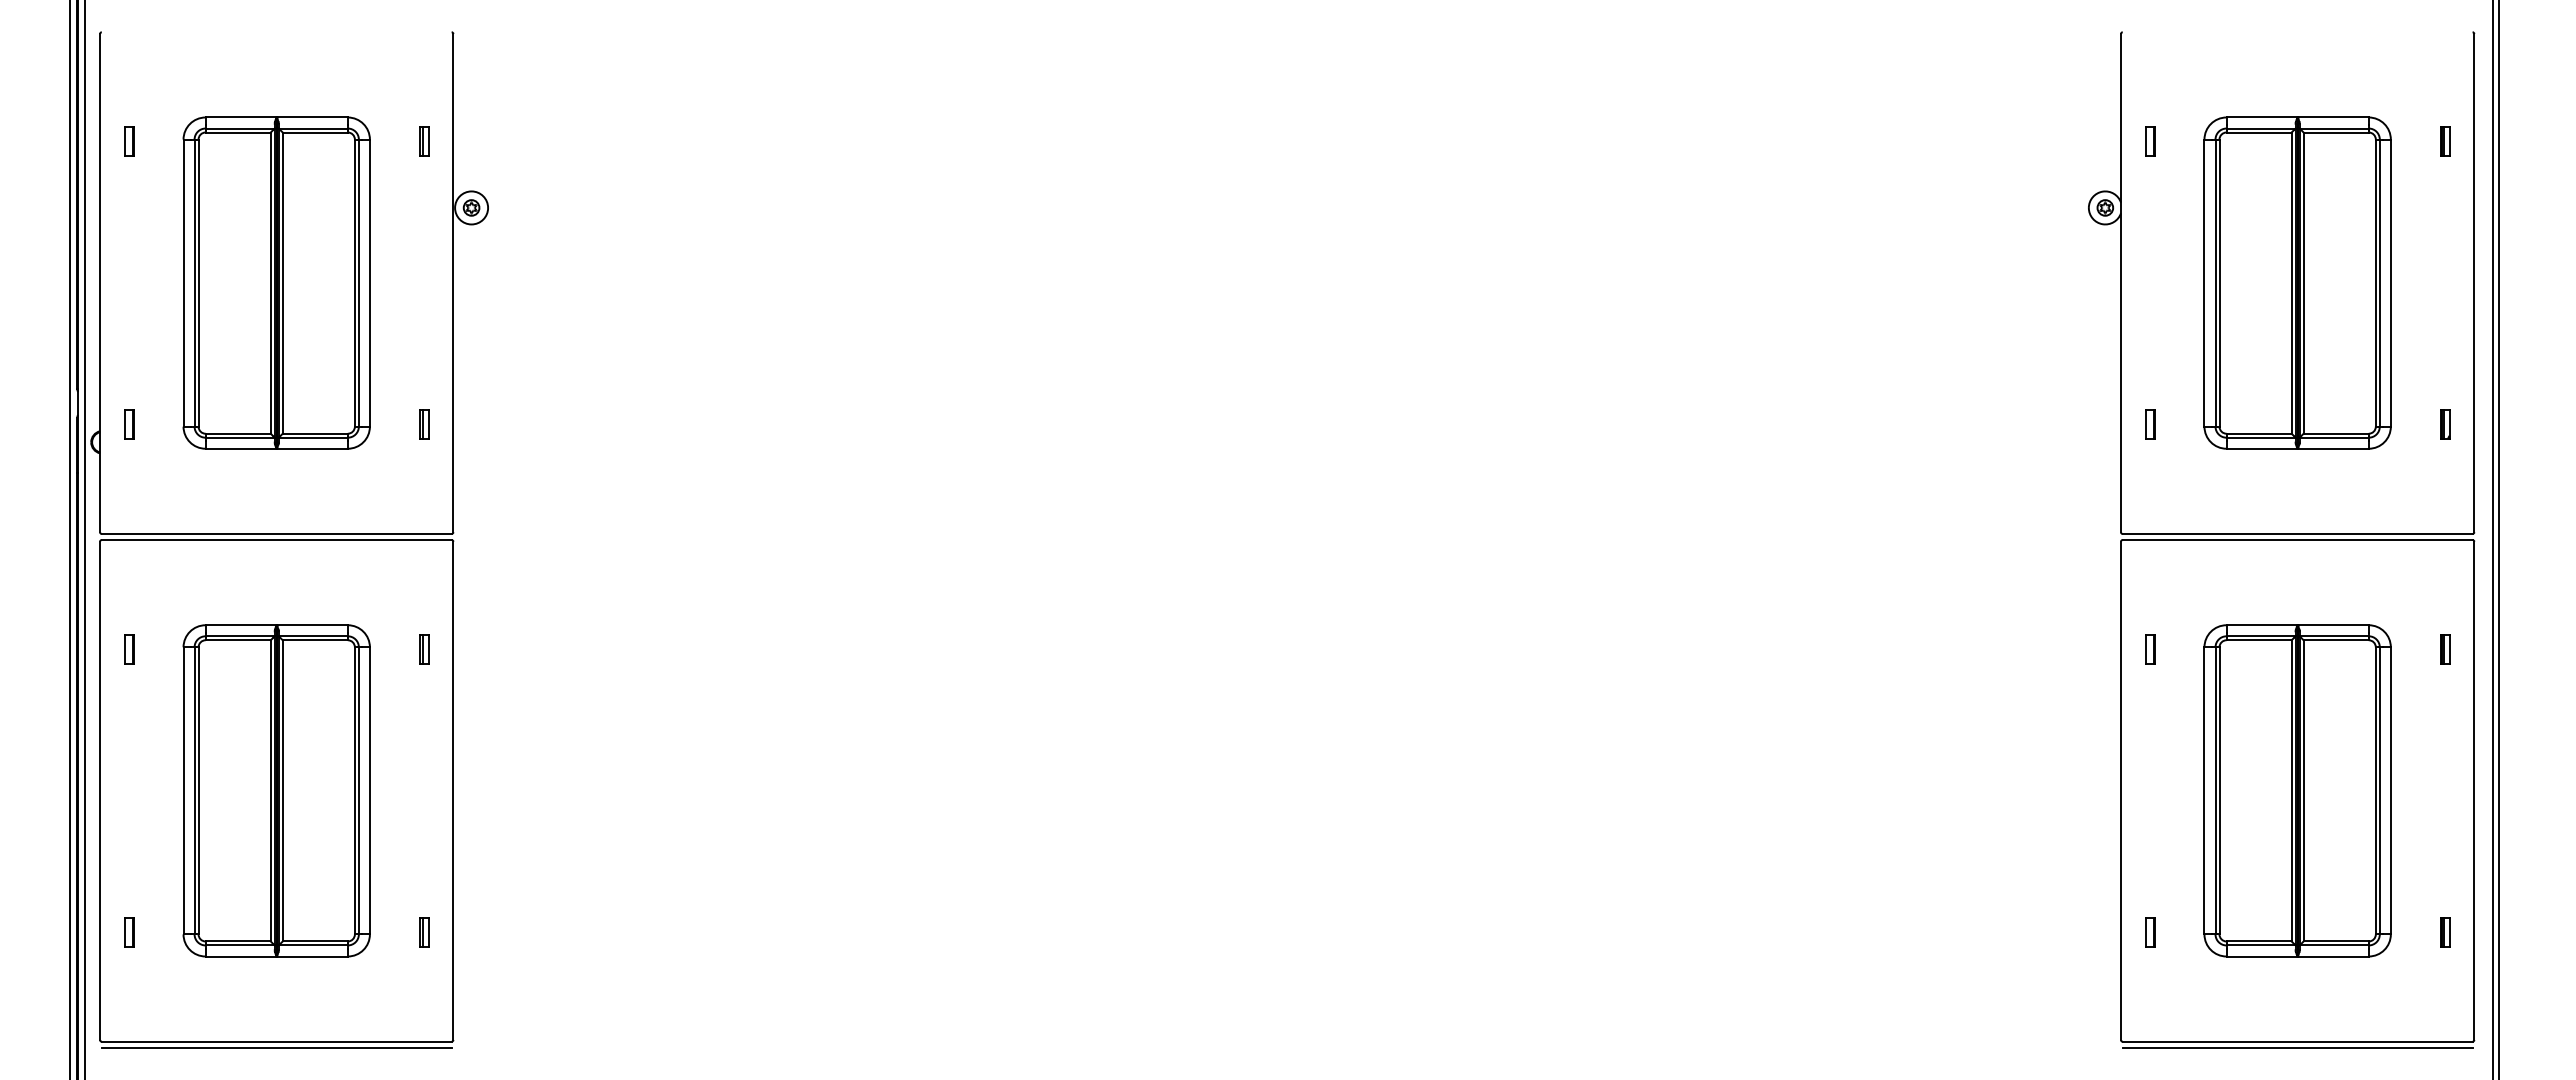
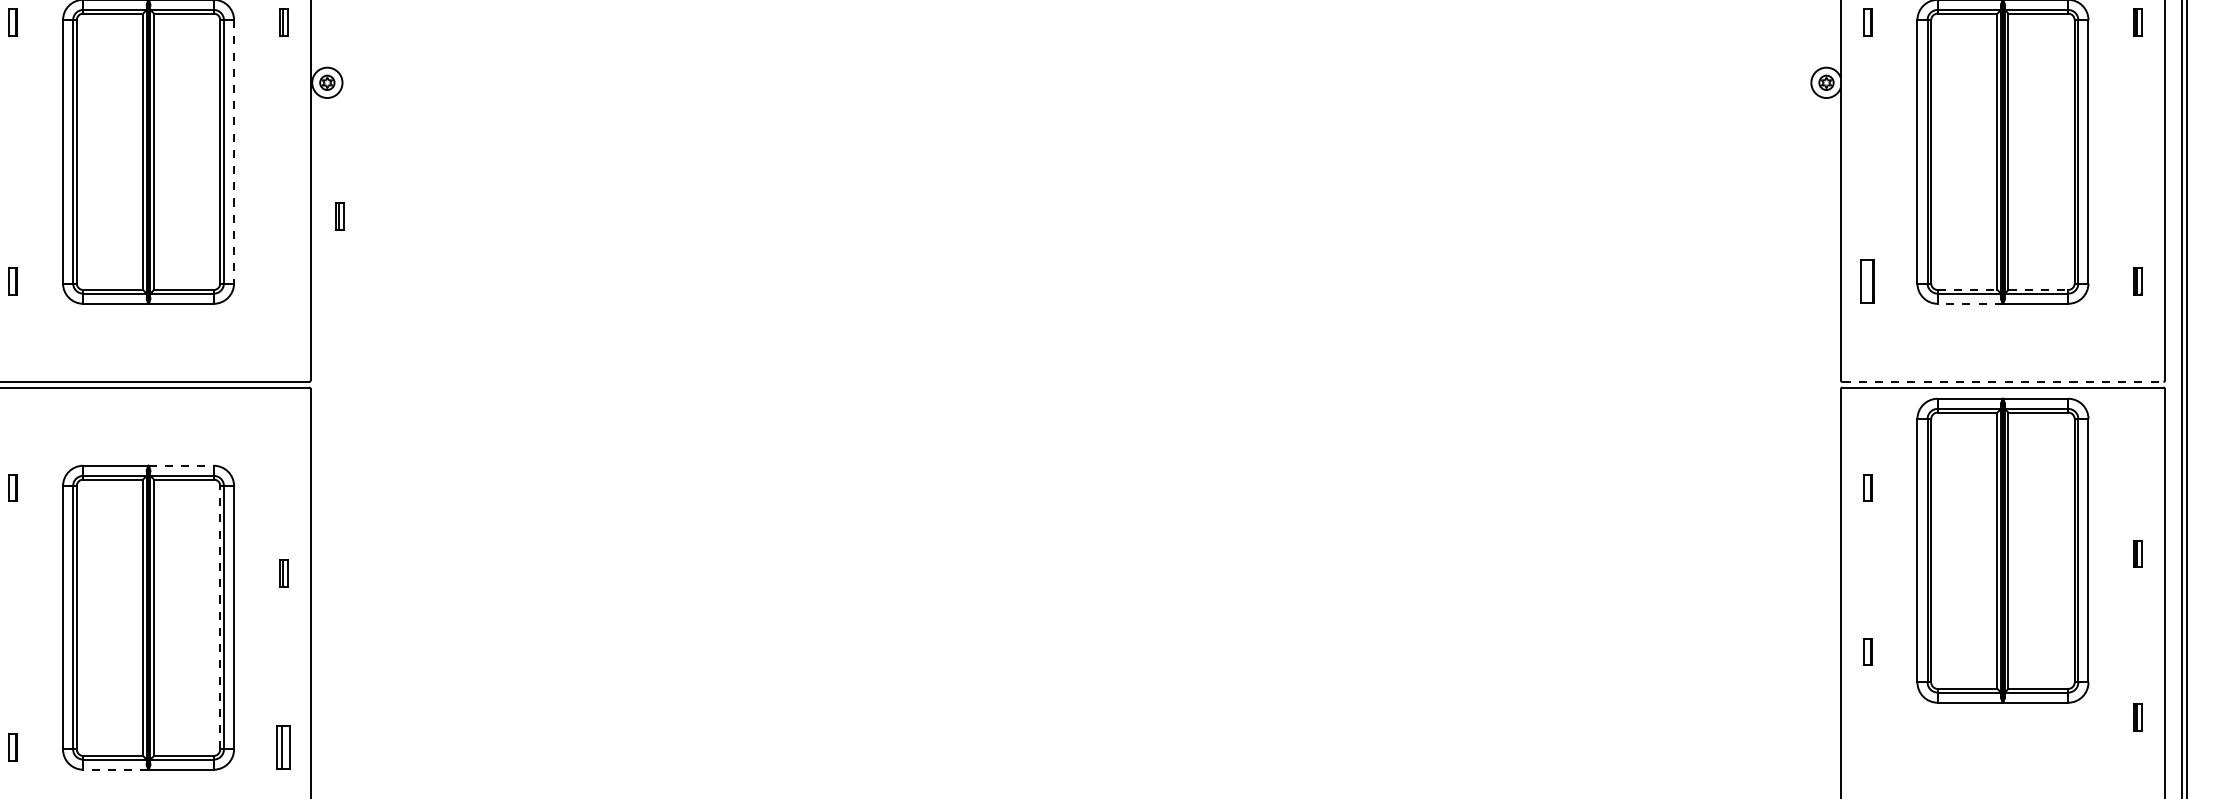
line: (369, 283) -> (233, 152), solid -> dashed
part: (424, 424) -> (340, 216), moved
part: (2150, 424) -> (1867, 281), size x1.6
line: (2259, 433) -> (1967, 289), solid -> dashed
line: (2336, 433) -> (2038, 289), solid -> dashed
line: (2262, 448) -> (1970, 303), solid -> dashed
line: (2297, 534) -> (2002, 382), solid -> dashed
line: (312, 625) -> (181, 465), solid -> dashed
part: (424, 649) -> (284, 573), moved
part: (2445, 649) -> (2138, 554), moved
line: (354, 790) -> (219, 617), solid -> dashed
part: (2297, 790) -> (2002, 550), moved
part: (424, 932) -> (284, 747), size x1.6
part: (2150, 932) -> (1867, 652), moved
part: (2445, 932) -> (2138, 717), moved
line: (241, 956) -> (116, 769), solid -> dashed

